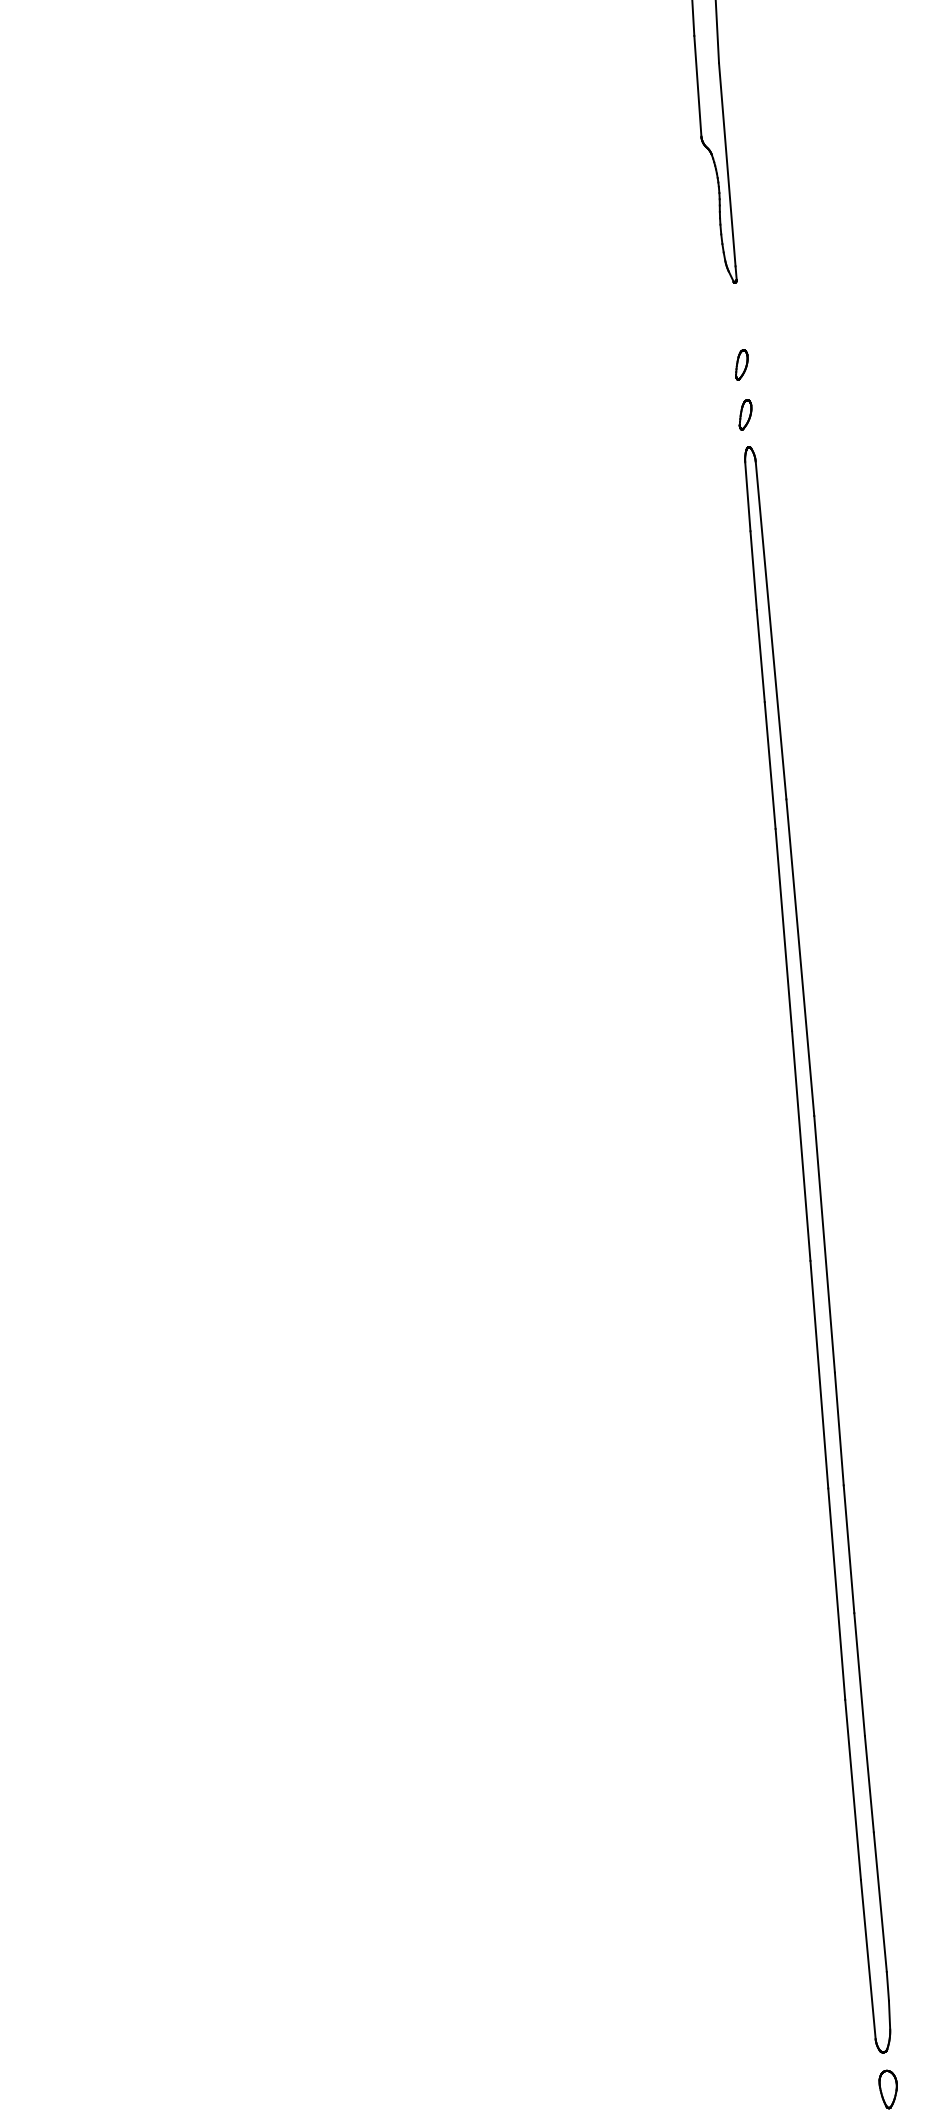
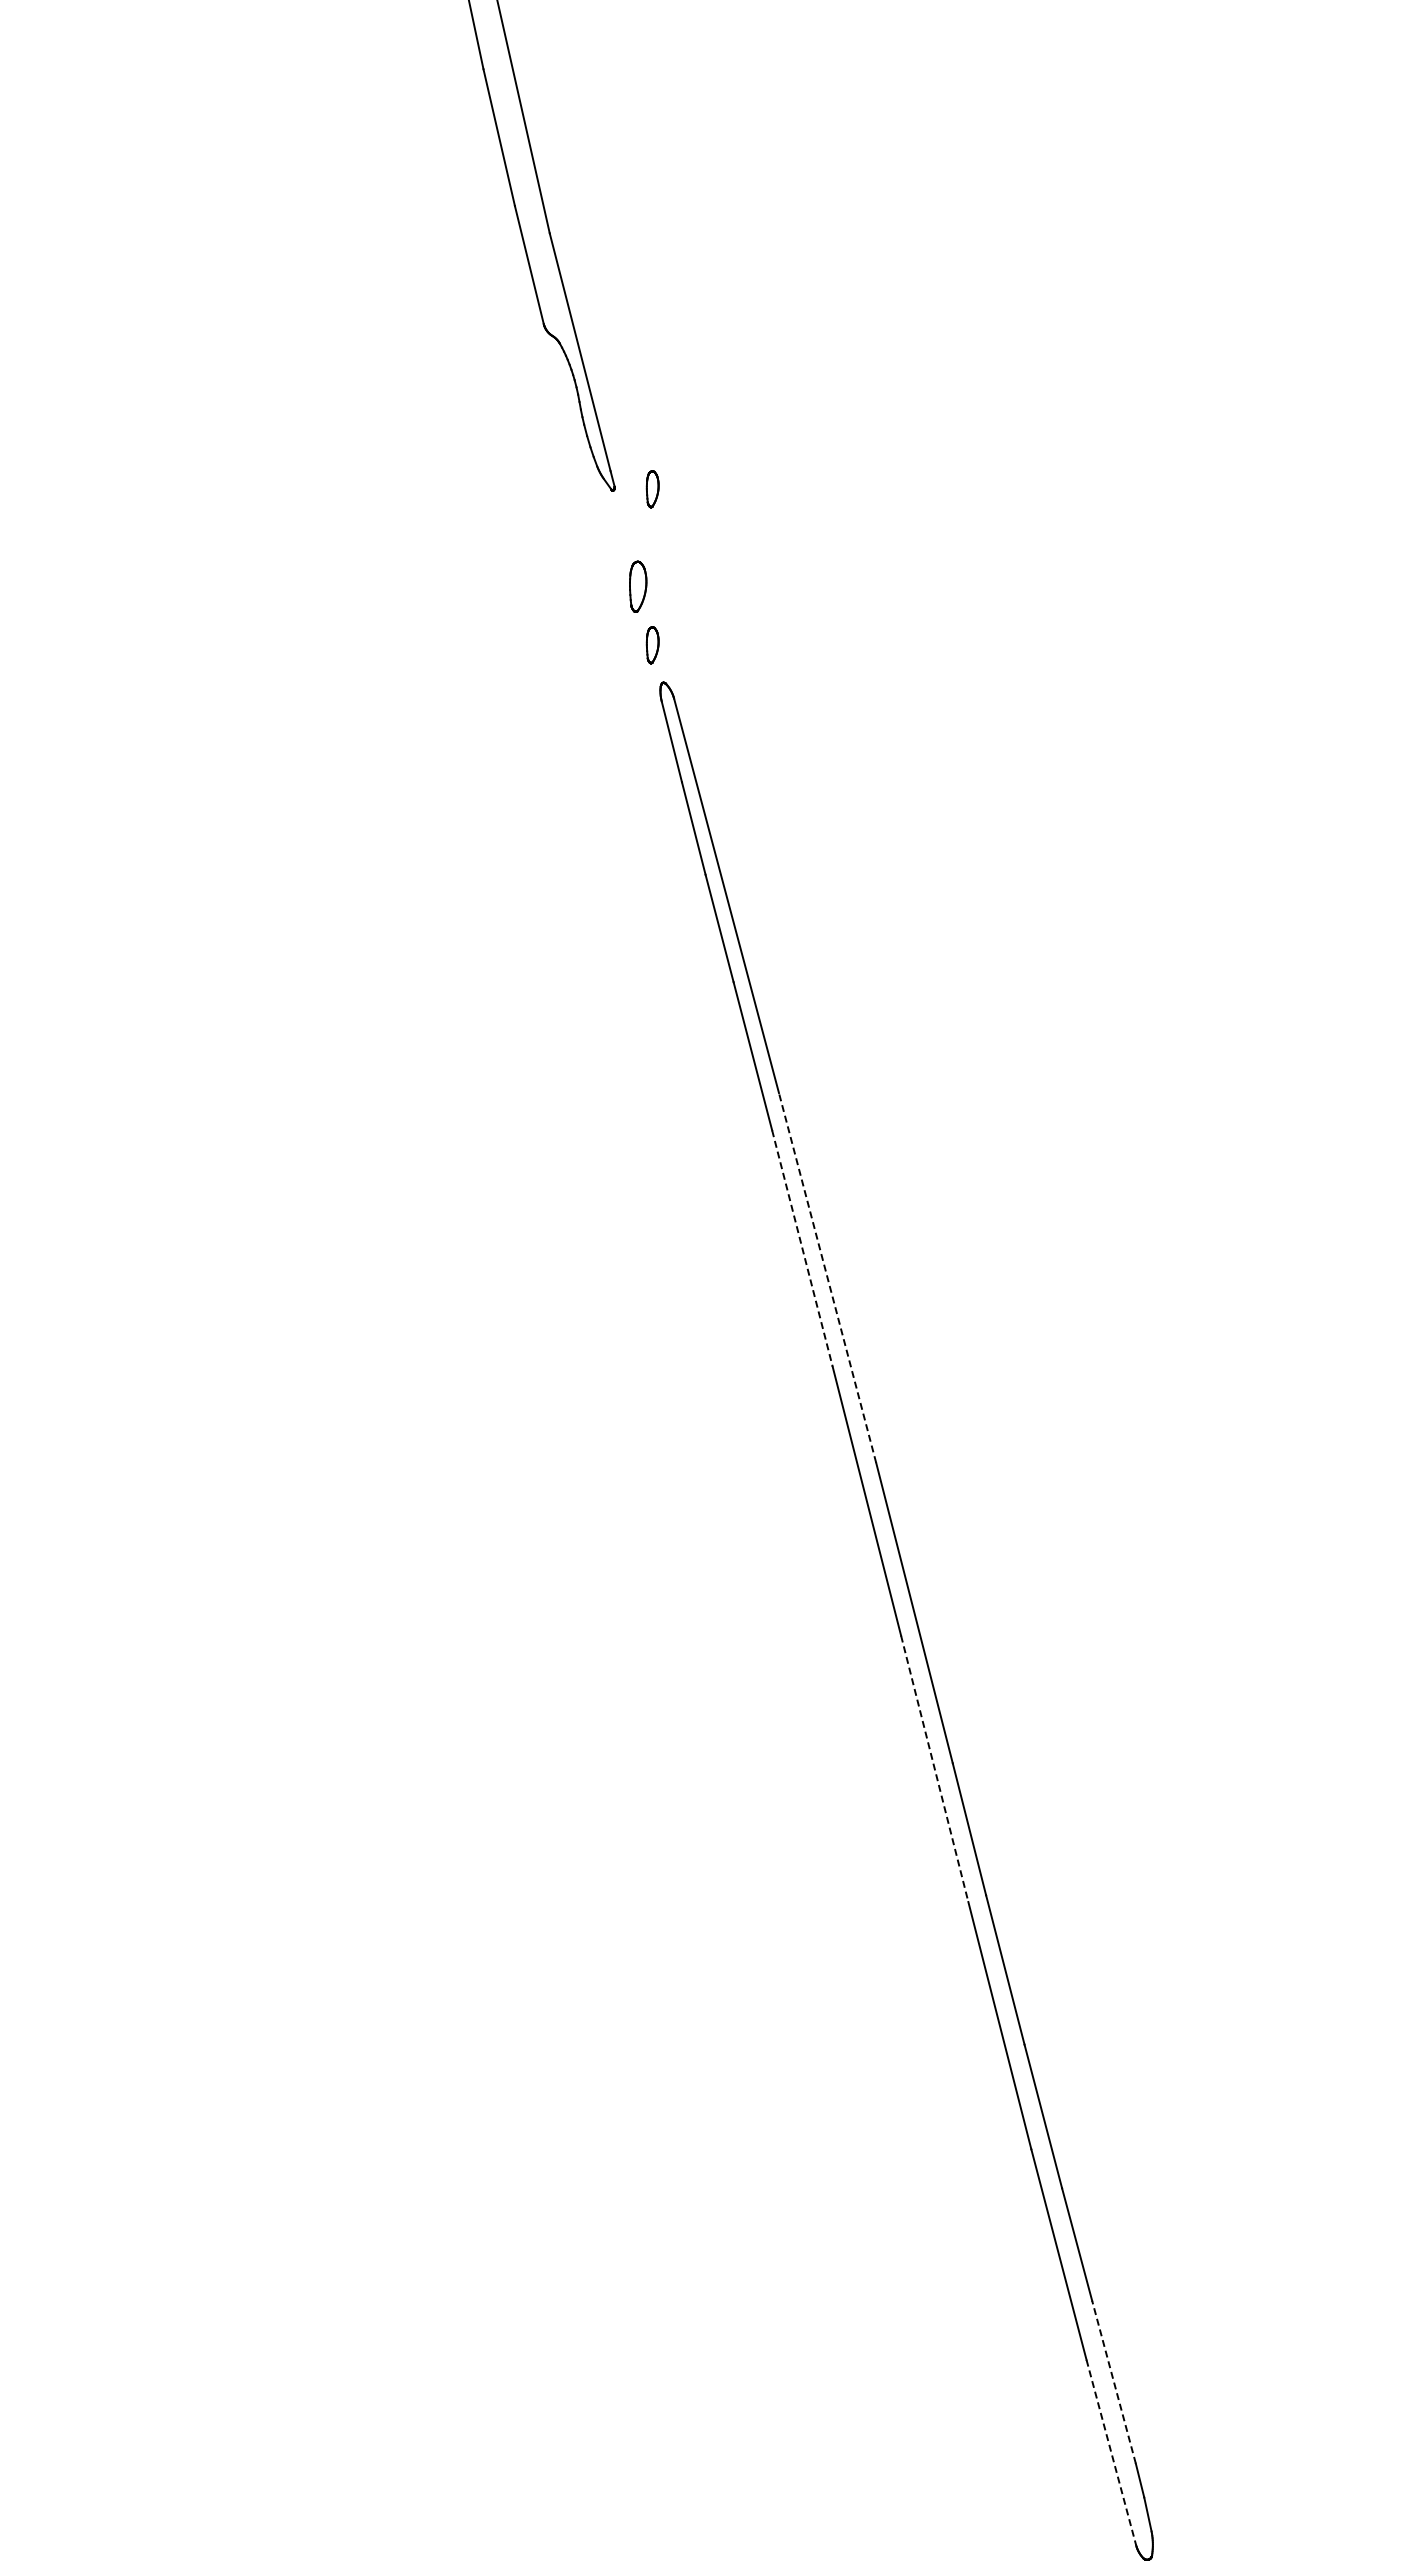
part: (767, 287) -> (652, 489), added
part: (741, 364) -> (637, 586), size x1.4
line: (783, 930) -> (802, 1249), solid -> dashed
line: (800, 957) -> (827, 1277), solid -> dashed
line: (819, 1375) -> (934, 1769), solid -> dashed
line: (880, 1901) -> (1113, 2381), solid -> dashed
line: (868, 1960) -> (1111, 2453), solid -> dashed

